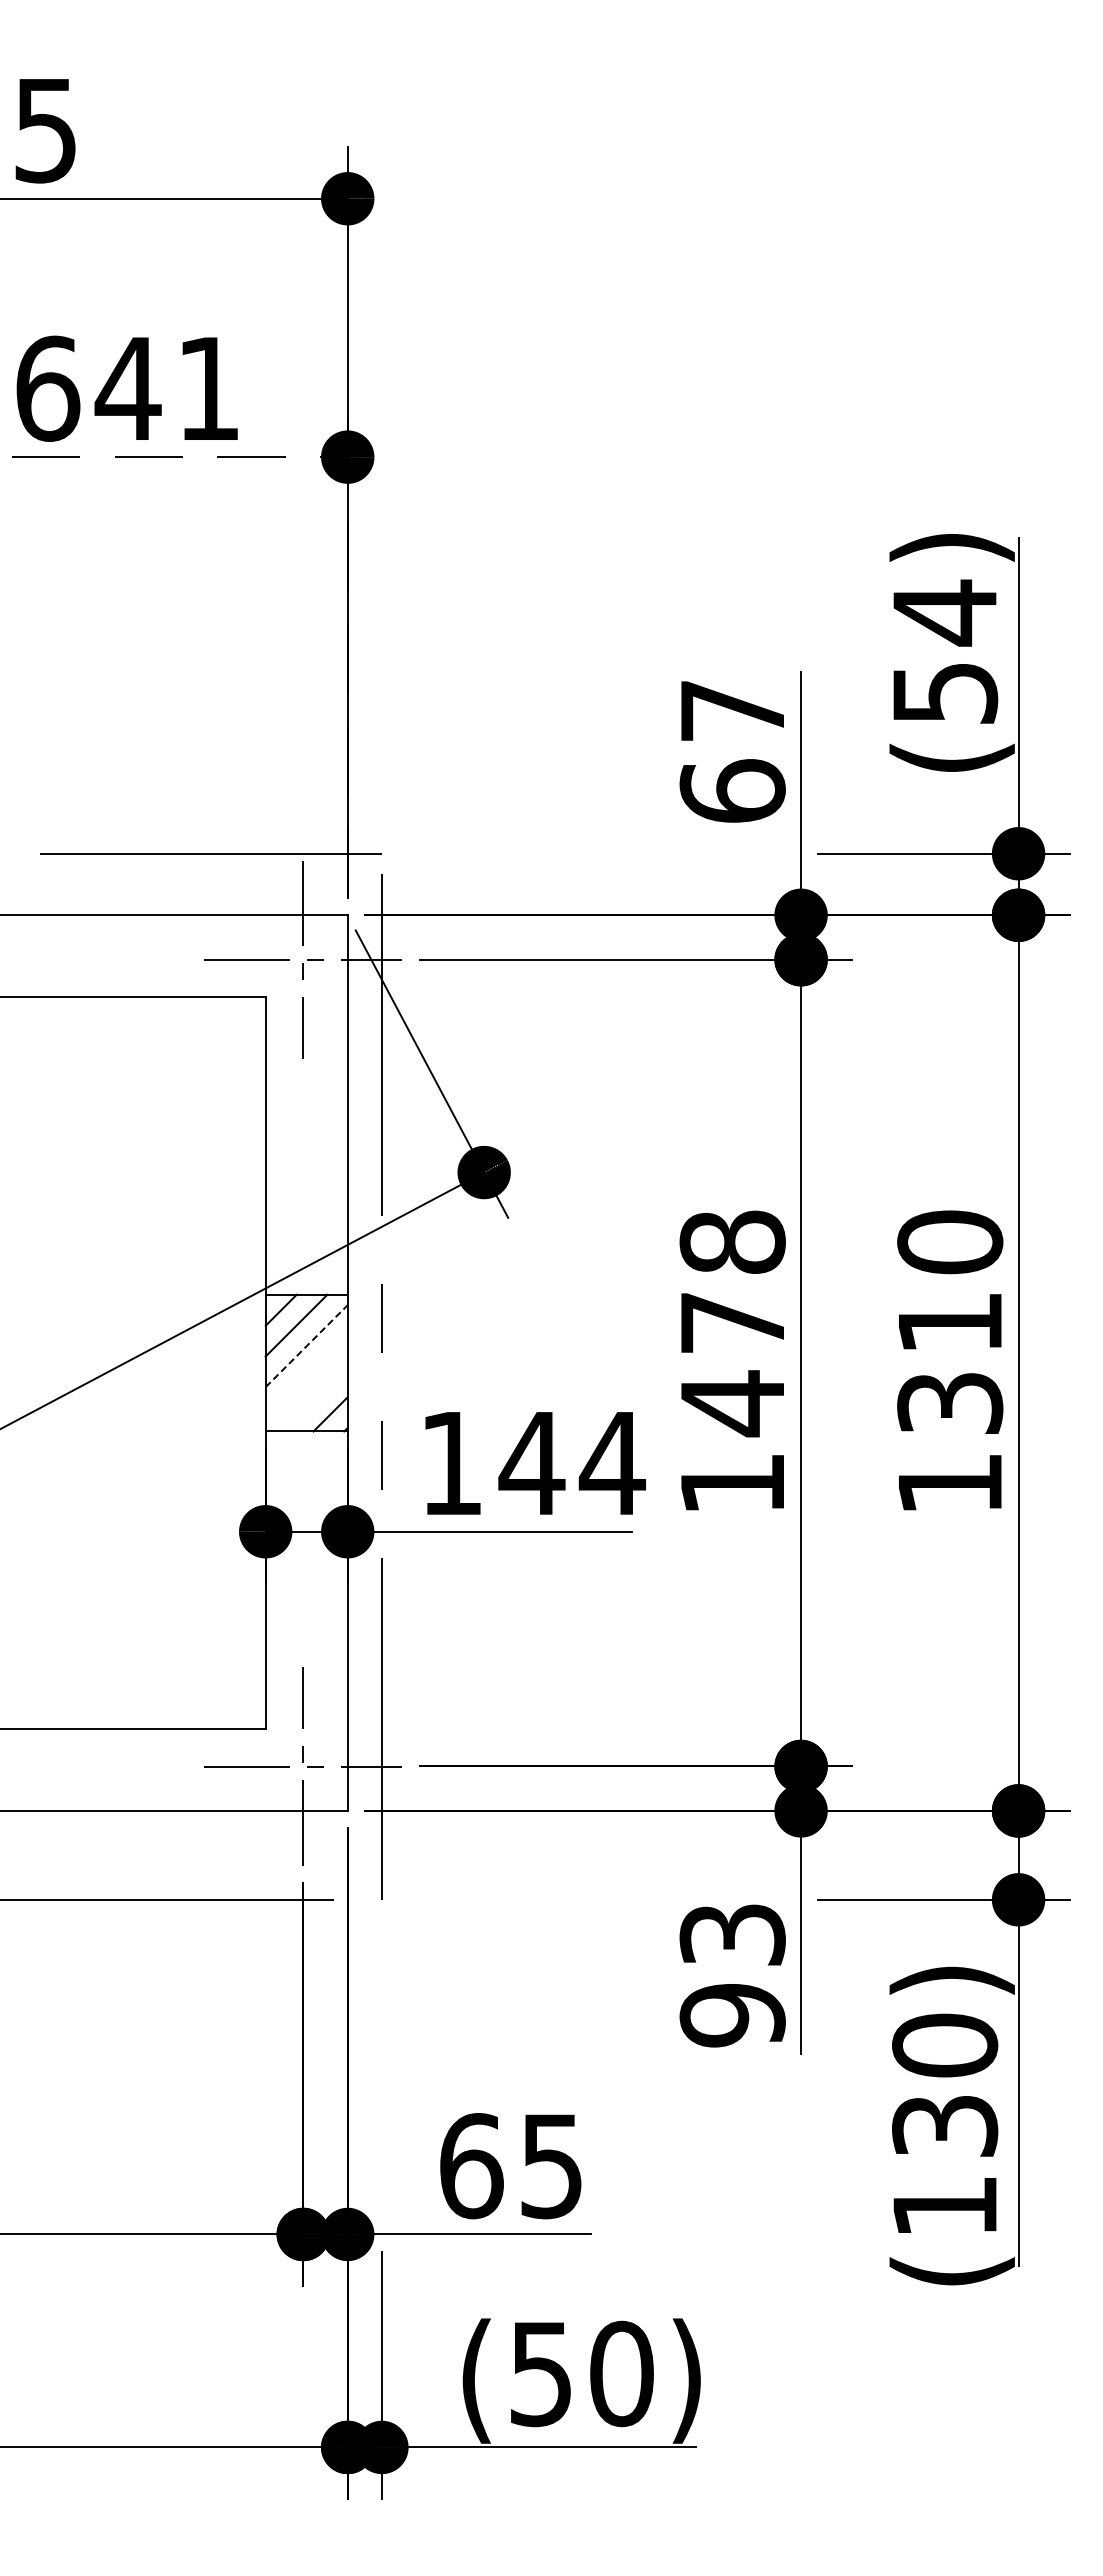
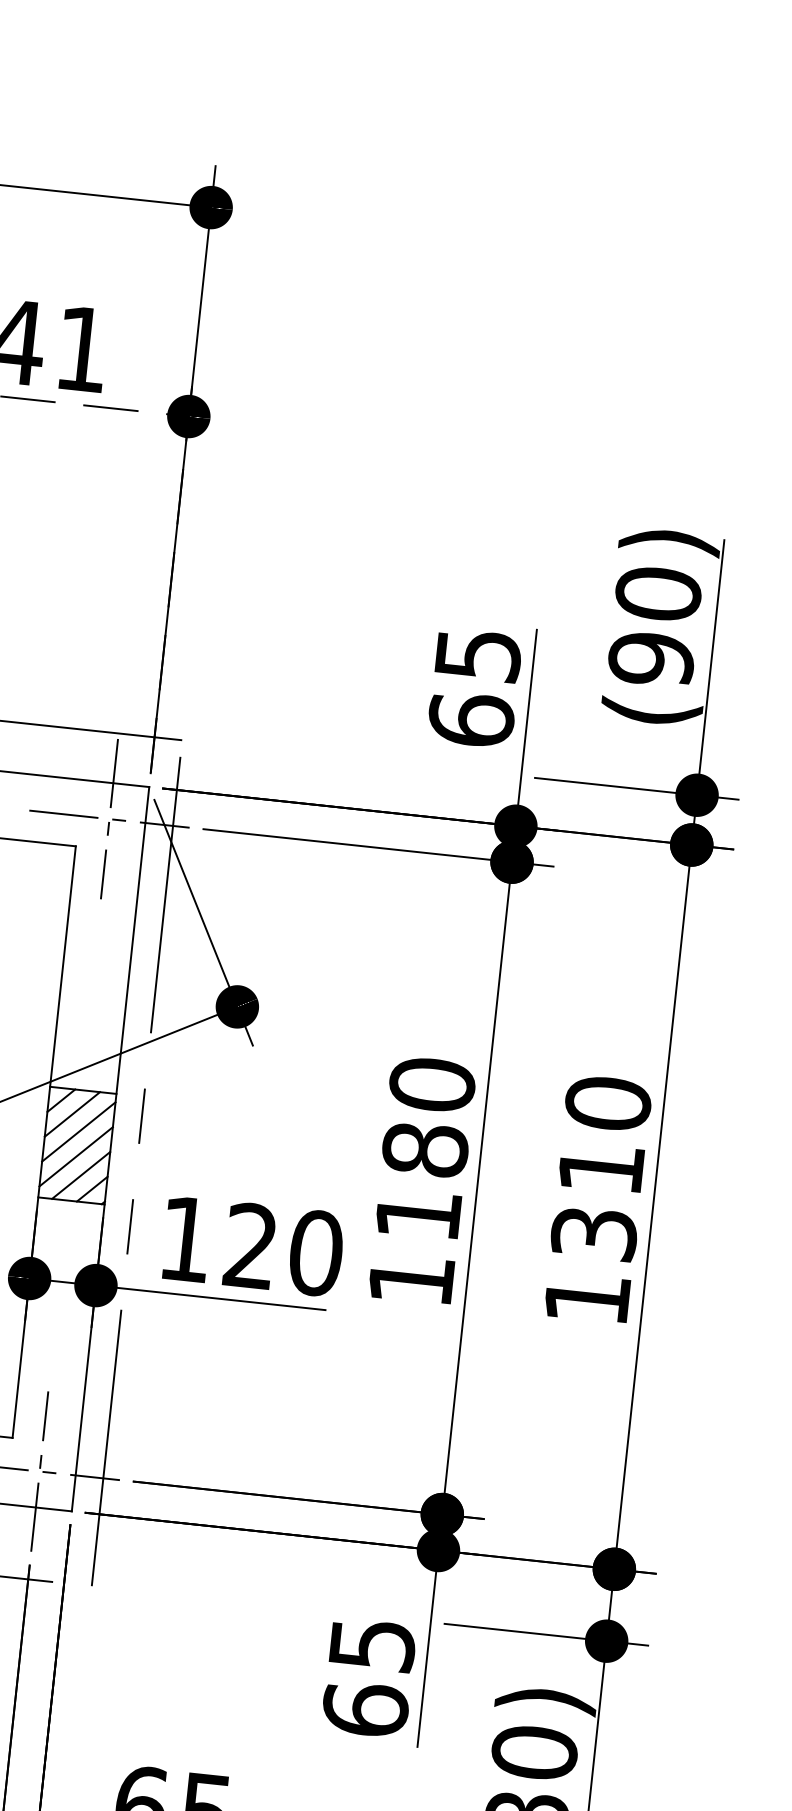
text: (945, 652) -> (655, 626), (54) -> (90)
text: (733, 711) -> (478, 655), 67 -> 65
text: (732, 1323) -> (425, 1150), 1478 -> 1180
line: (307, 1345) -> (79, 1131), dashed -> solid
line: (306, 1376) -> (76, 1156), added
line: (314, 1398) -> (80, 1174), added
text: (571, 1463) -> (282, 1249), 144 -> 120
text: (732, 1975) -> (368, 1677), 93 -> 65

